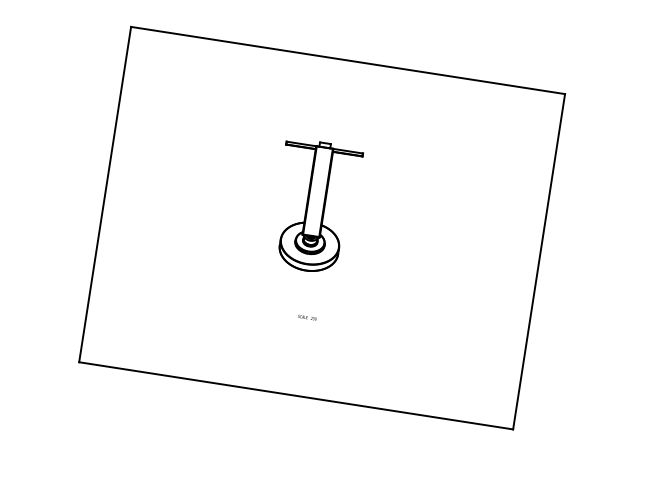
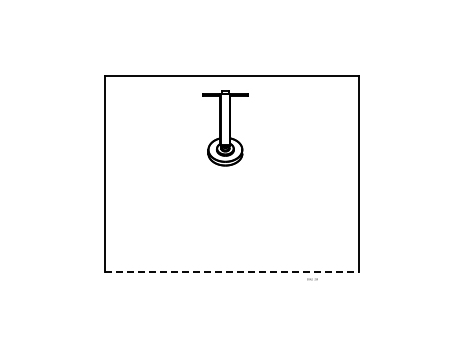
part: (315, 207) -> (225, 128), moved
text: (307, 318) -> (312, 279), moved
line: (297, 395) -> (232, 271), solid -> dashed

